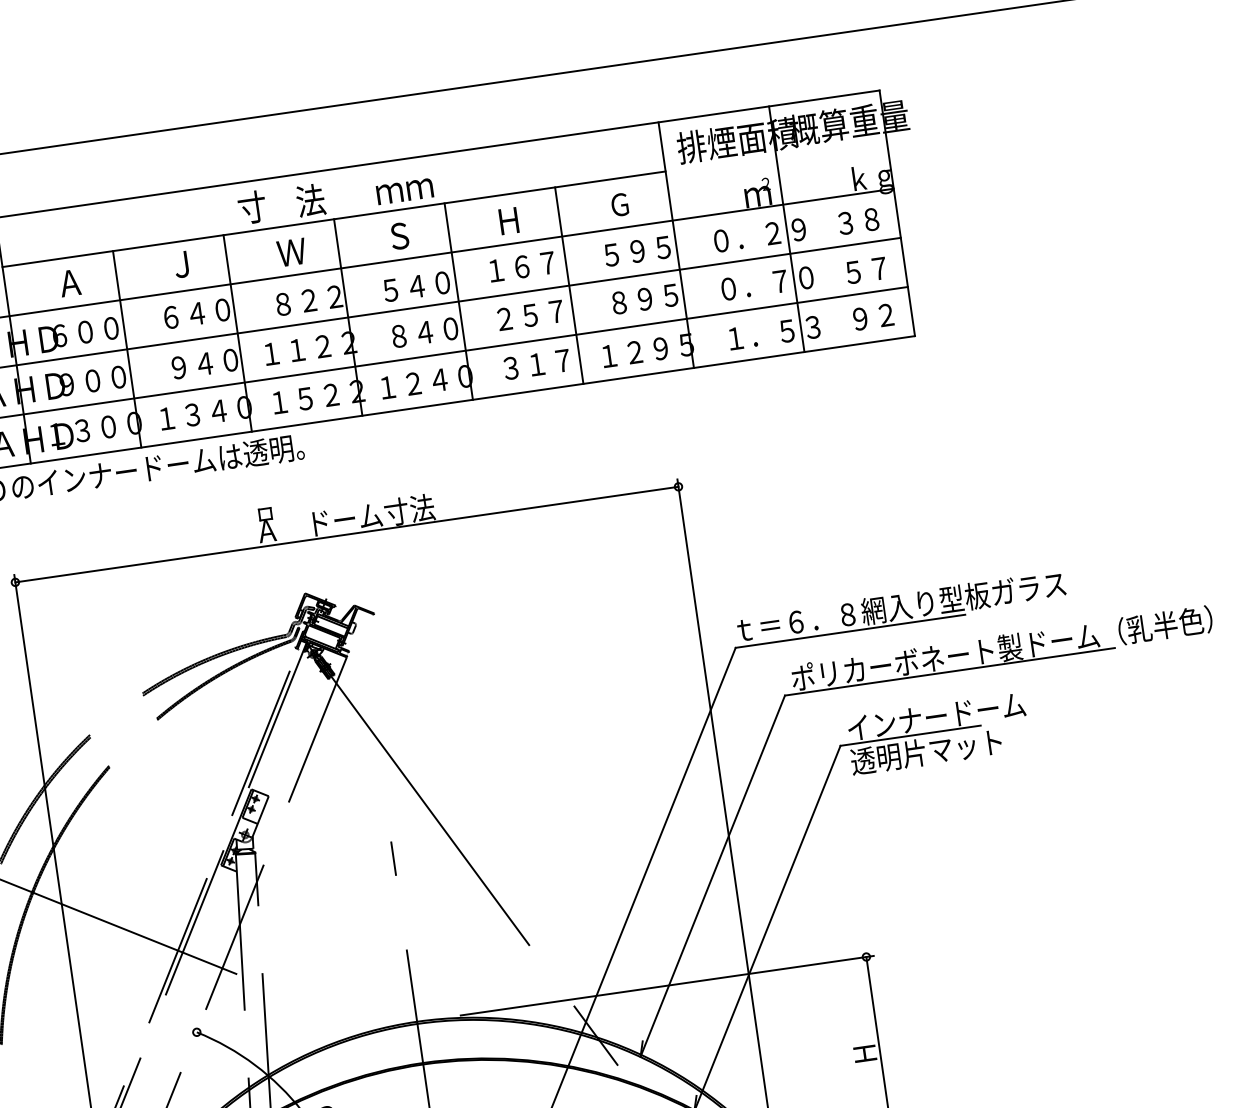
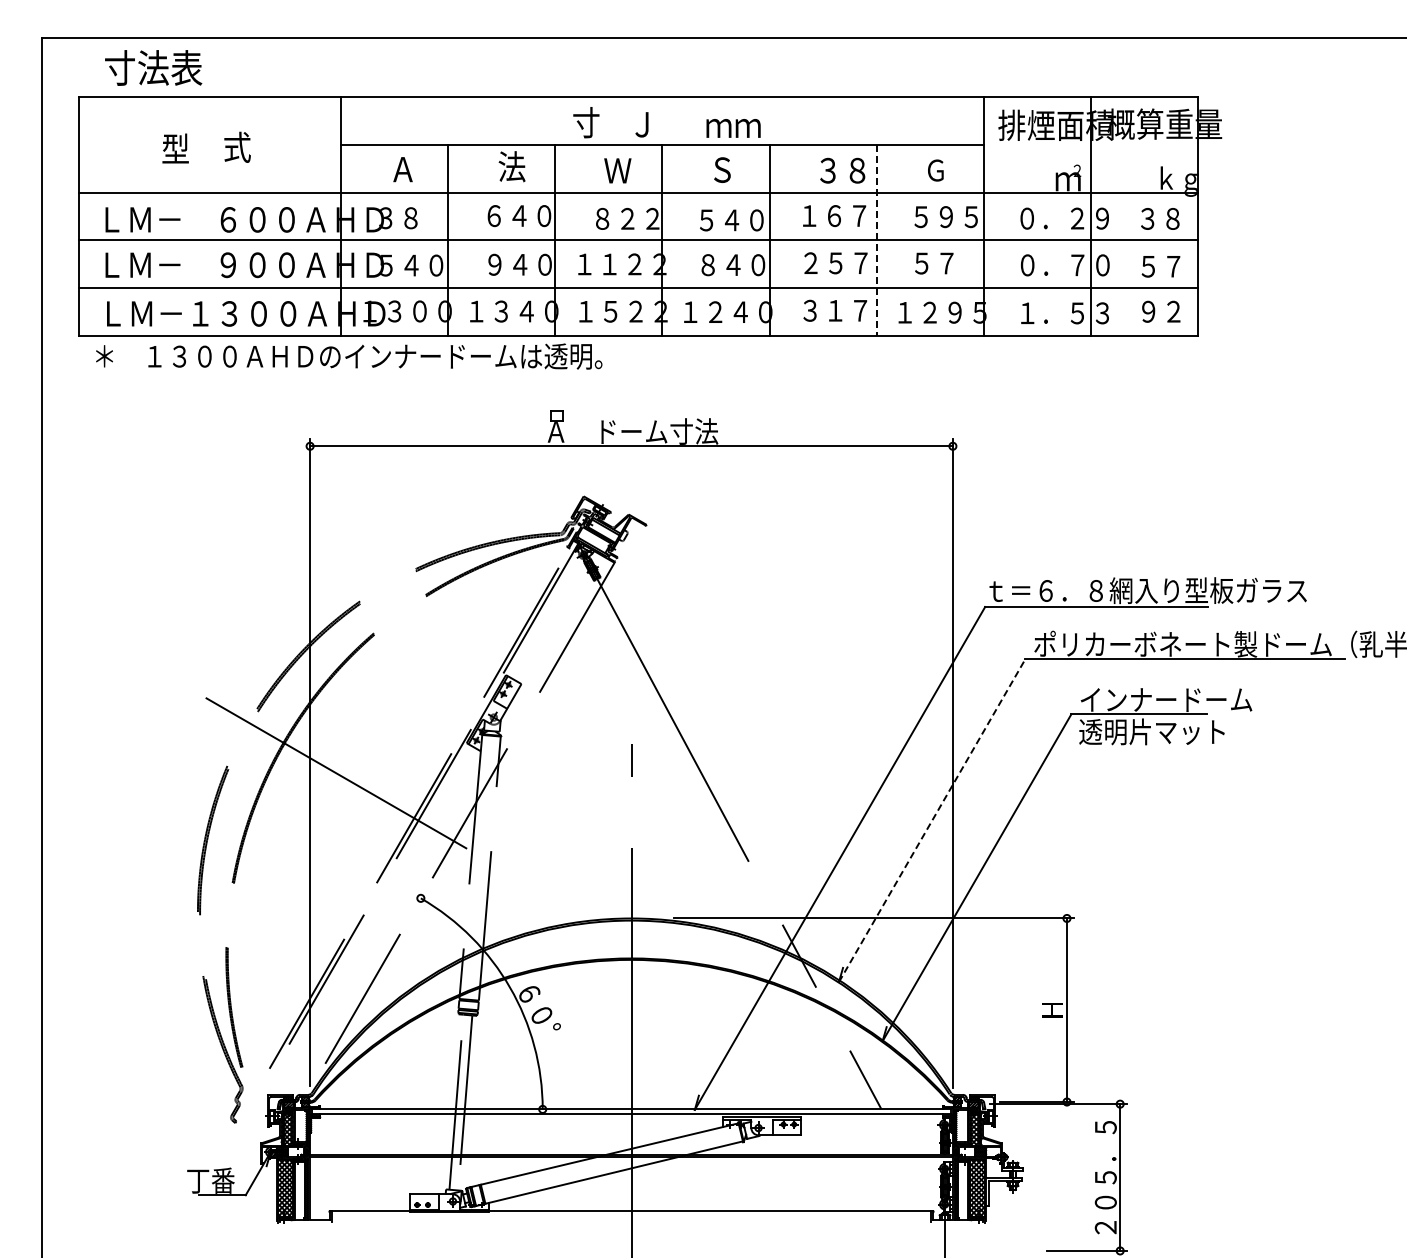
text: (310, 199) -> (642, 123), 法 -> Ｊ
text: (523, 218) -> (842, 170), Ｈ -> ３８
text: (181, 263) -> (511, 166), Ｊ -> 法
line: (569, 285) -> (876, 240), solid -> dashed
text: (644, 299) -> (946, 263), ８９５ -> ５７
text: (85, 332) -> (410, 218), ６００ -> ３８
text: (79, 382) -> (398, 265), ９００ -> ５４０
line: (713, 875) -> (932, 820), solid -> dashed

